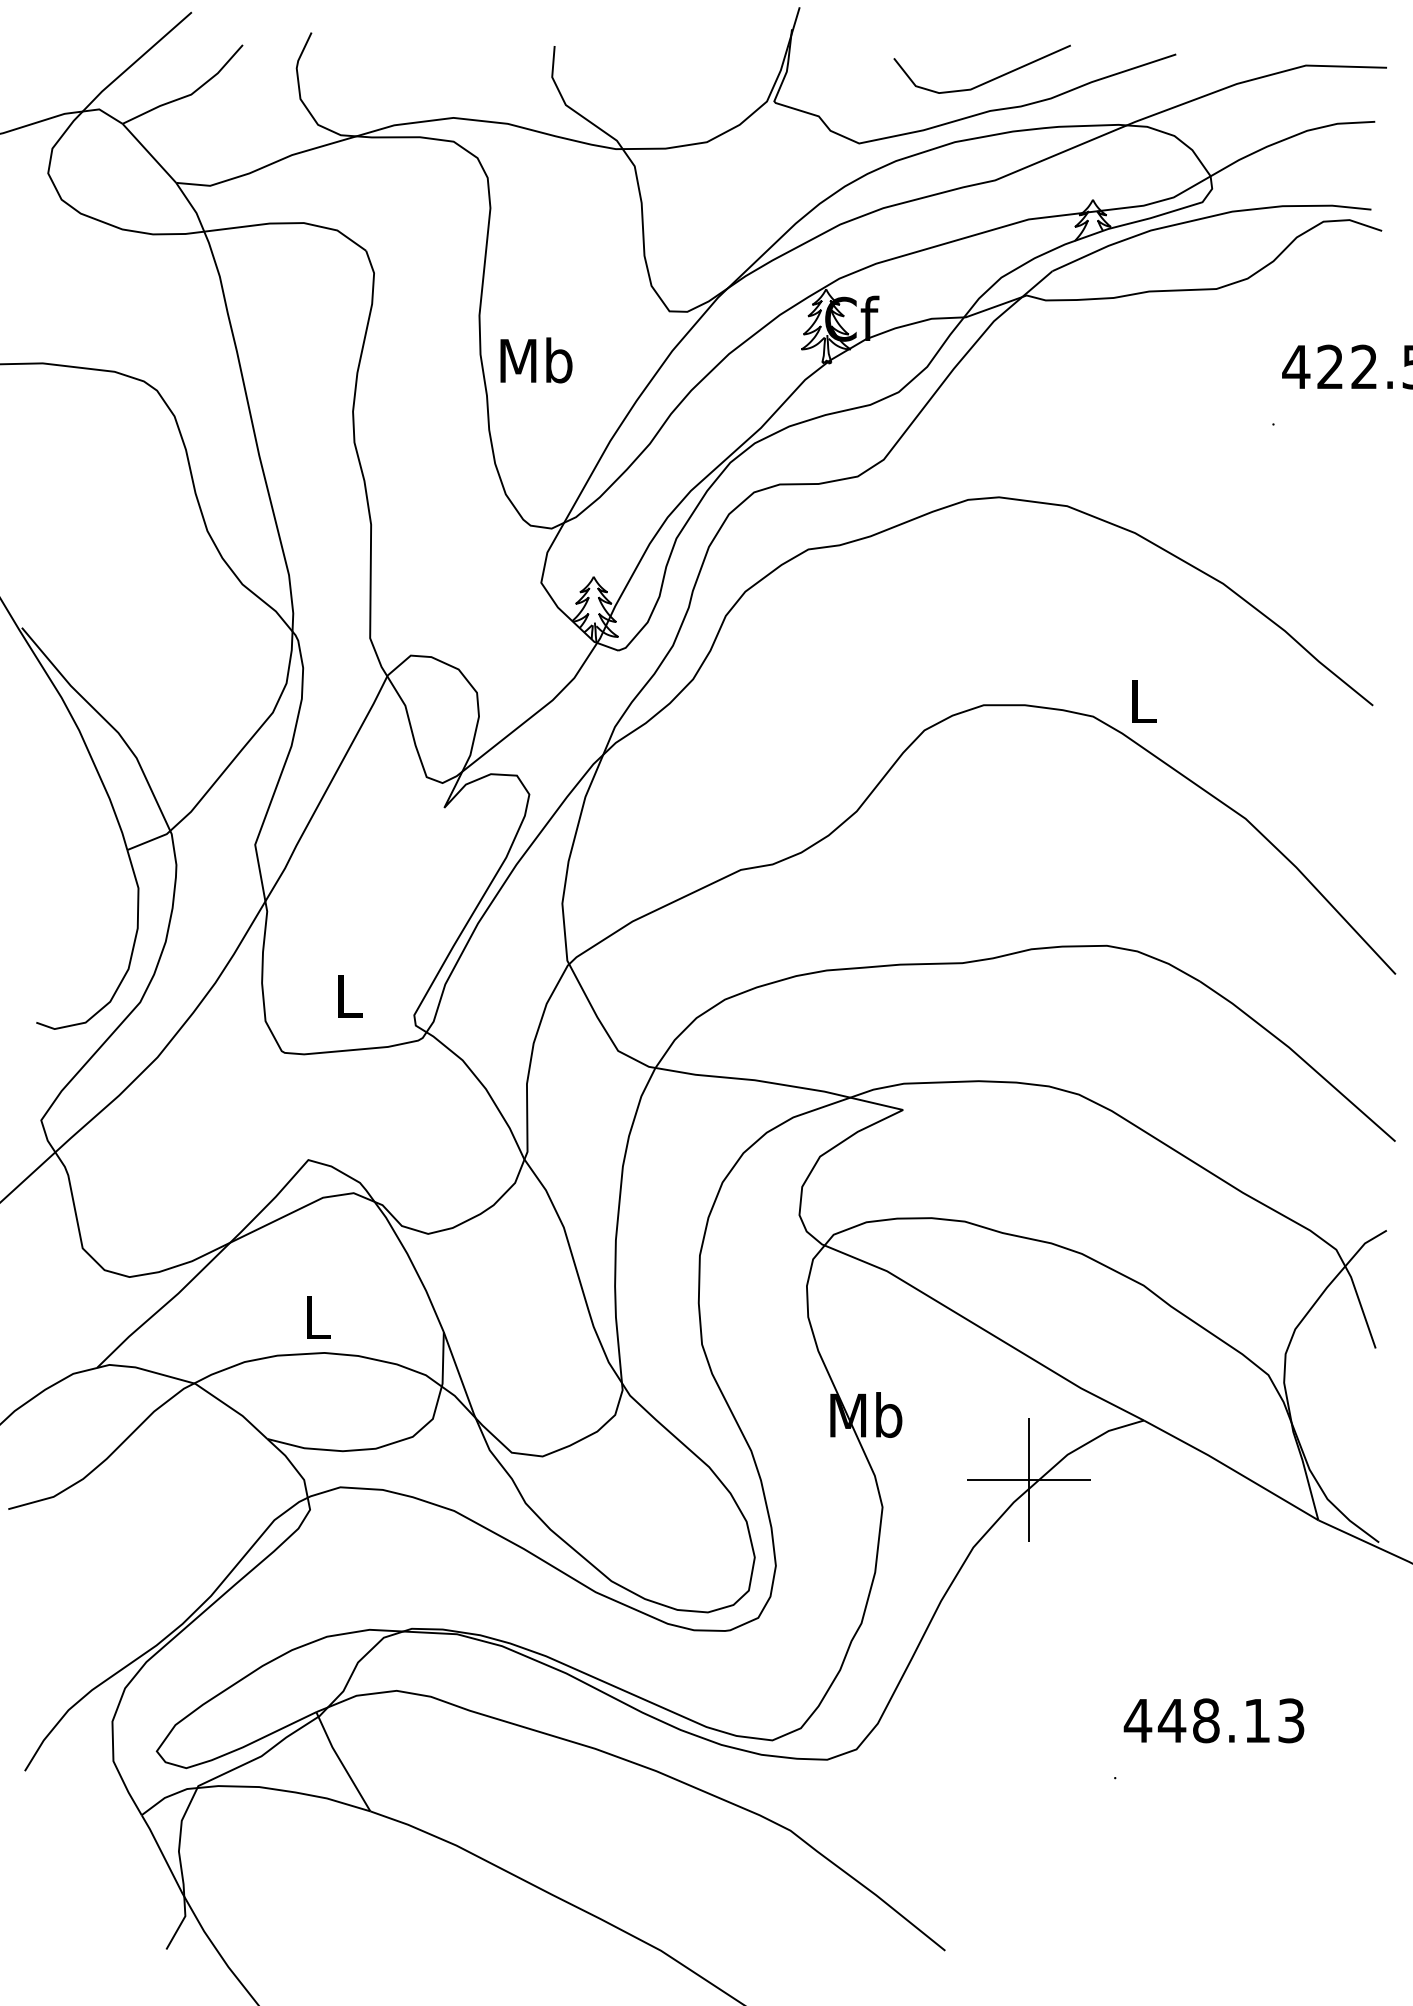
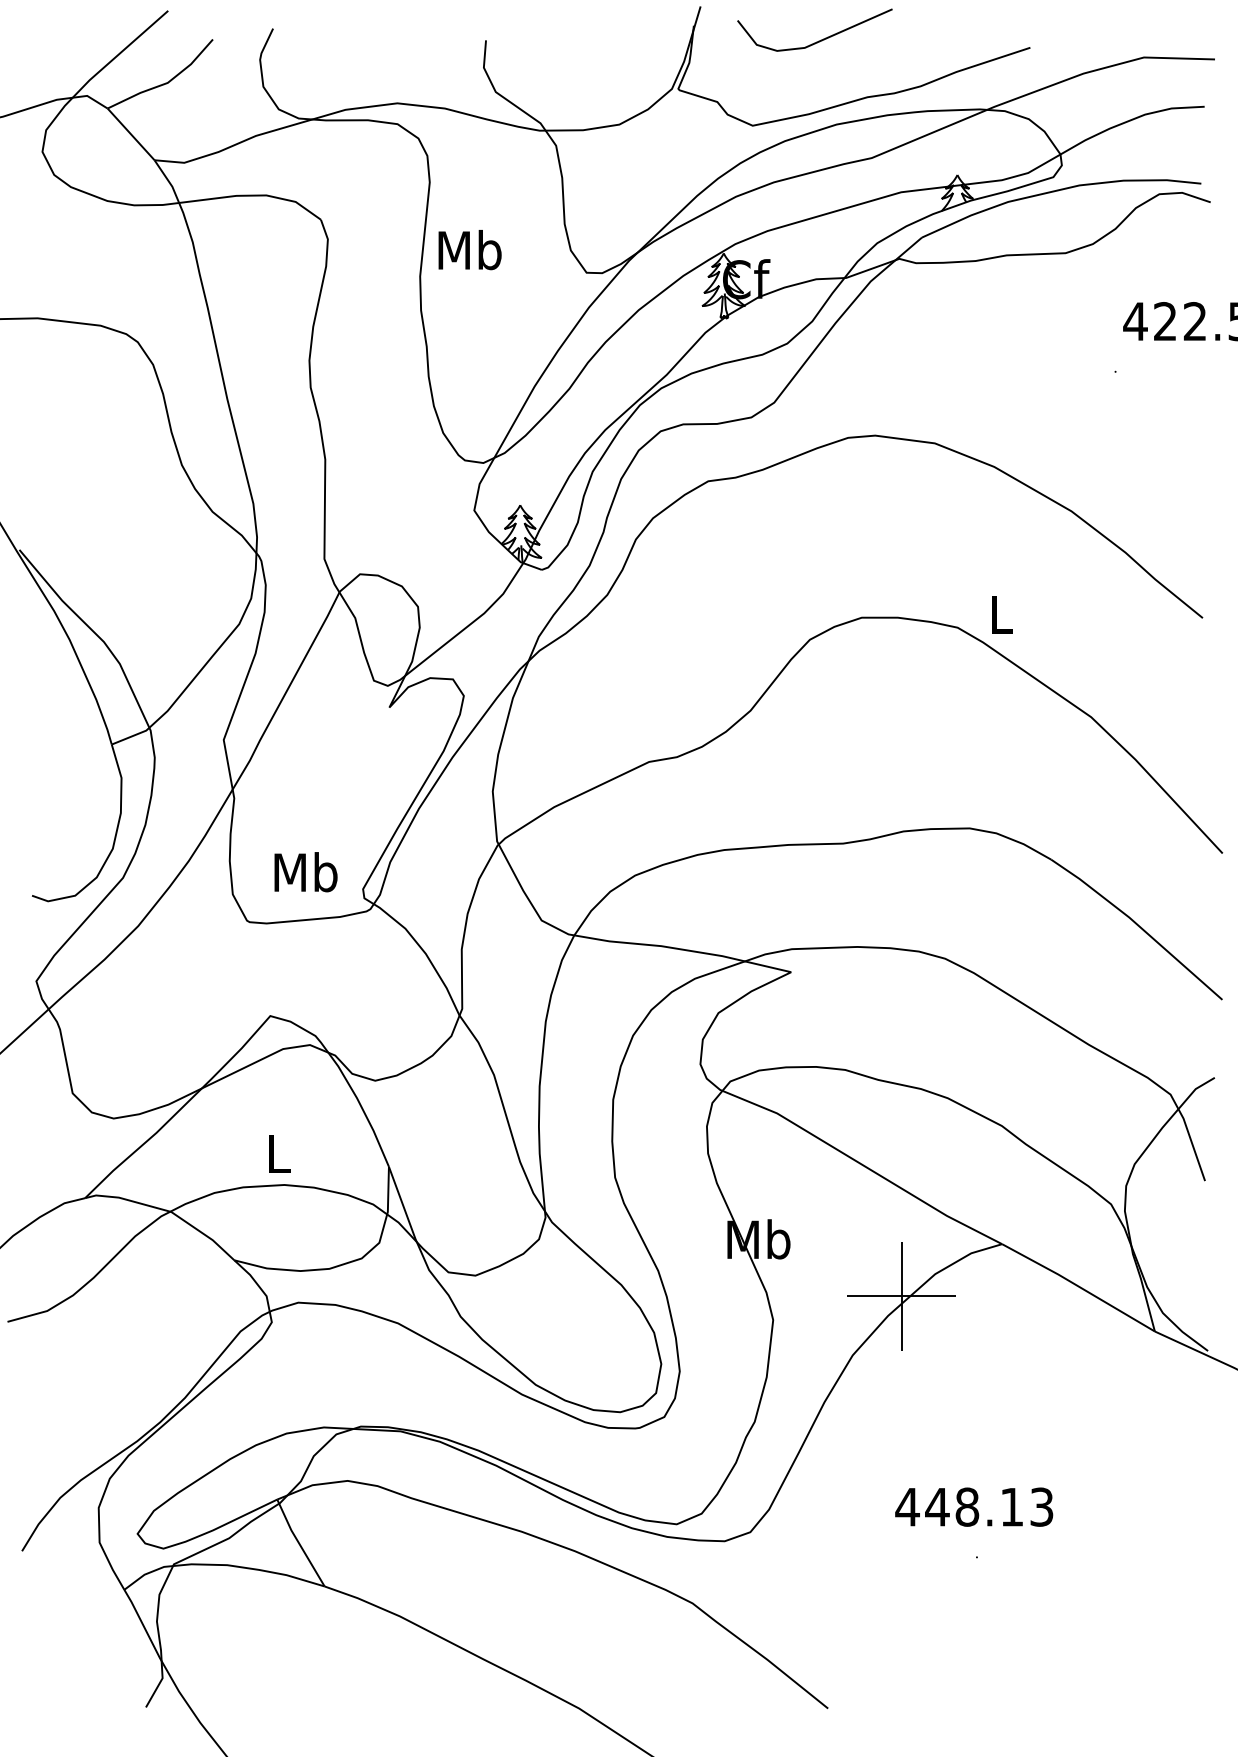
line: (988, 80) -> (820, 39), moved
text: (536, 360) -> (470, 250), moved
text: (349, 995) -> (306, 871), L -> Mb
text: (1213, 1720) -> (973, 1506), moved

